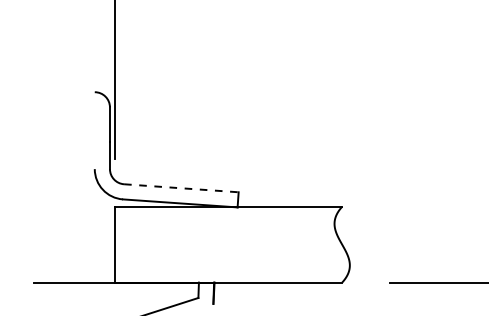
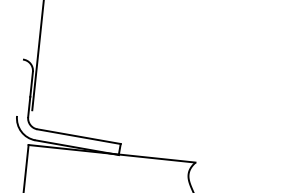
line: (181, 188) -> (79, 136), dashed -> solid

